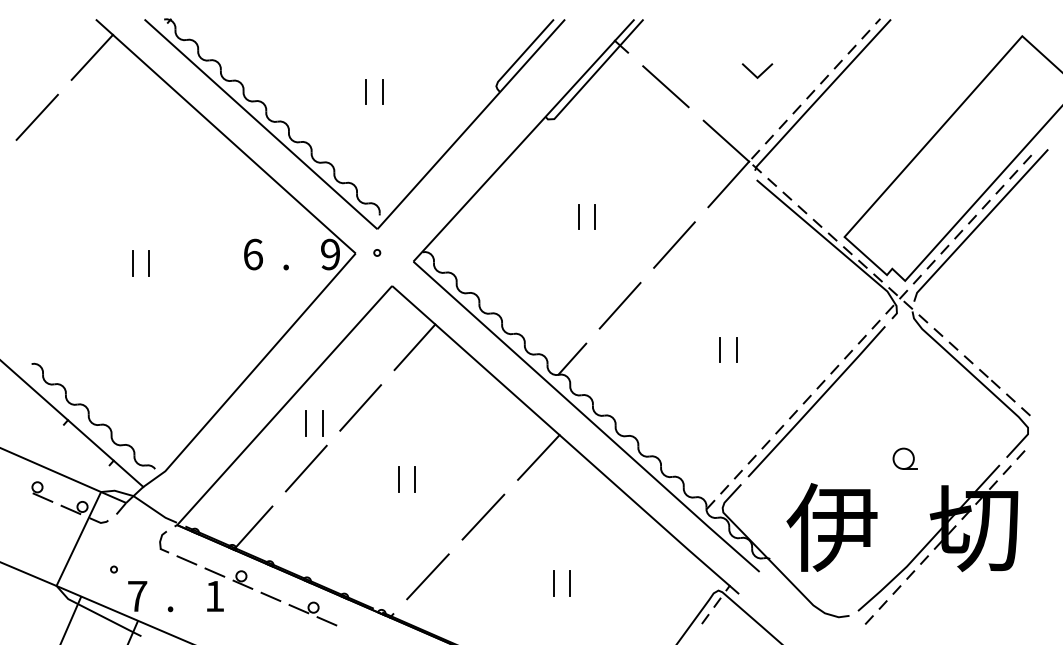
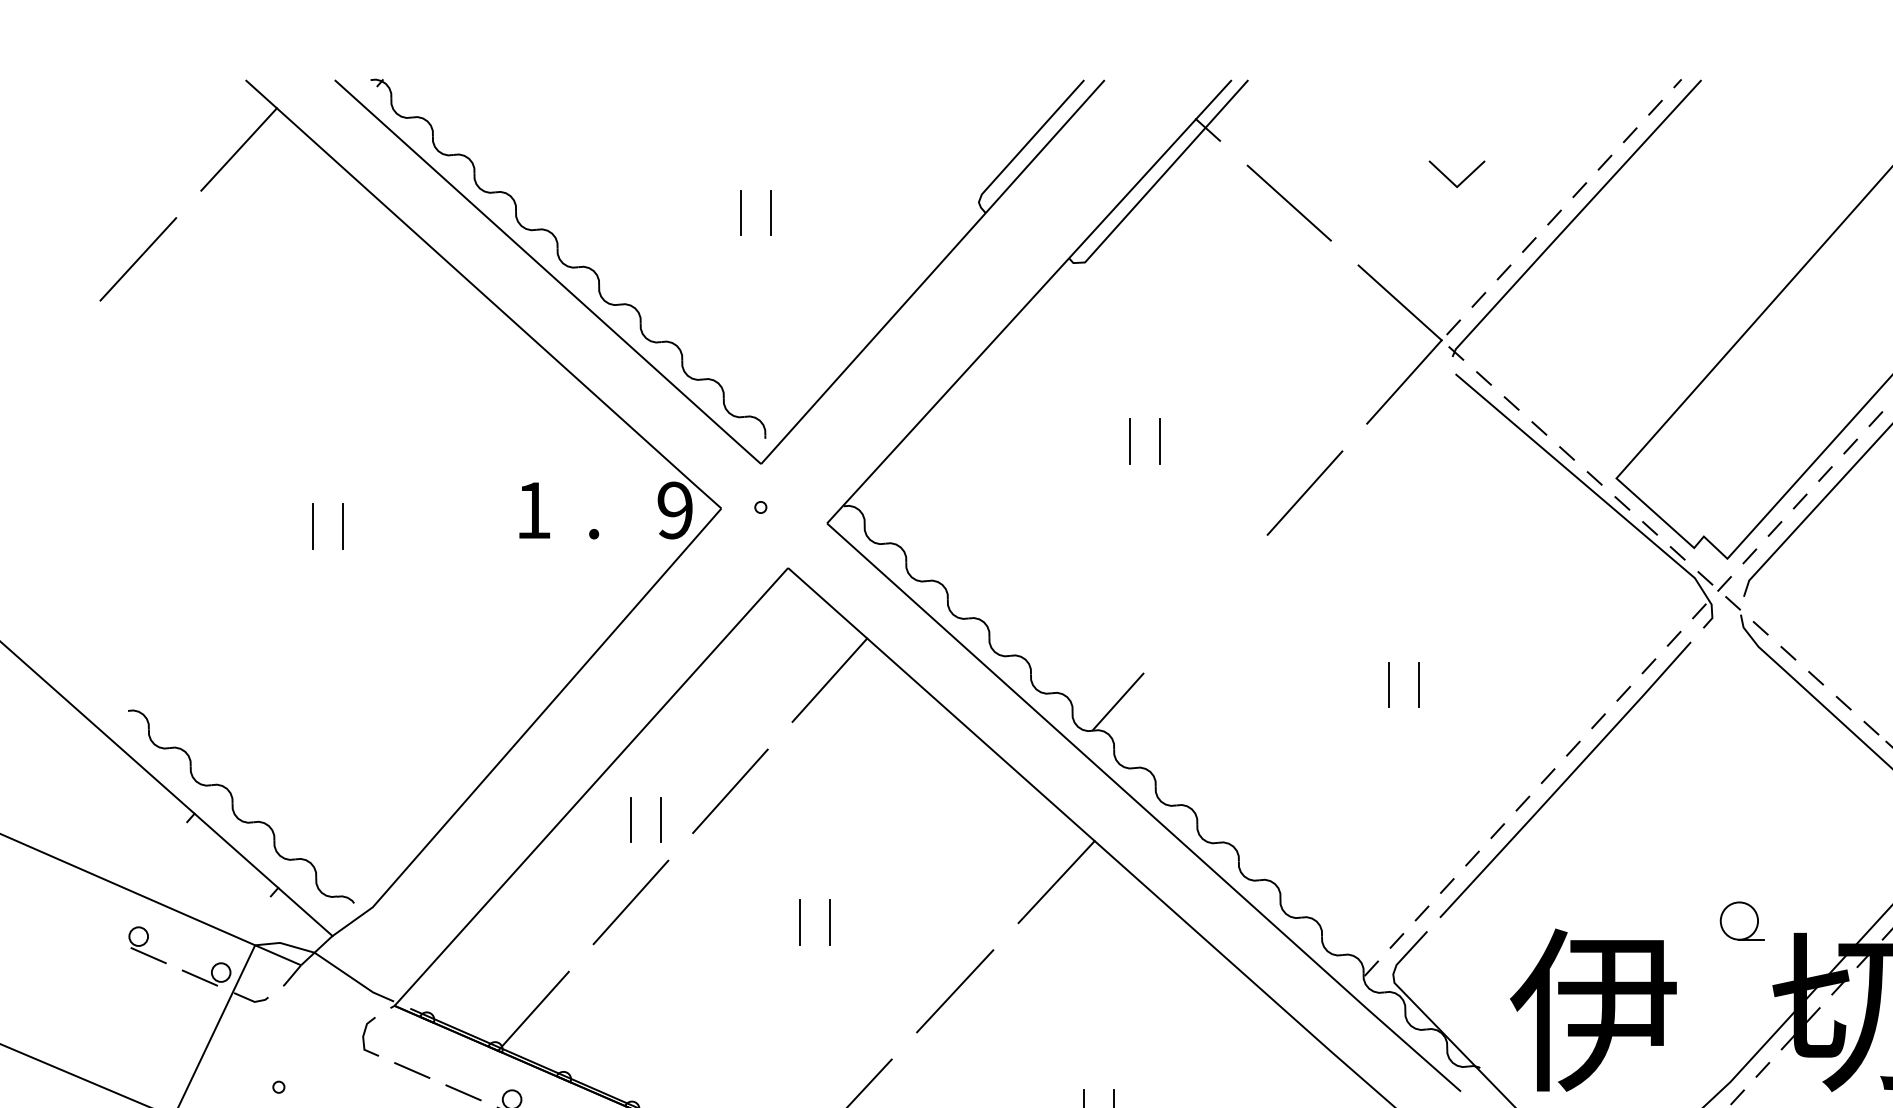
text: (253, 254) -> (534, 510), 6 -> 1
line: (619, 305) -> (1204, 603), removed
part: (904, 458) -> (1740, 920), moved

